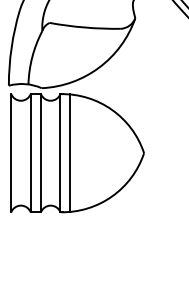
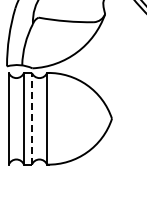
line: (40, 152) -> (31, 118), solid -> dashed
line: (70, 152) -> (54, 118), removed

